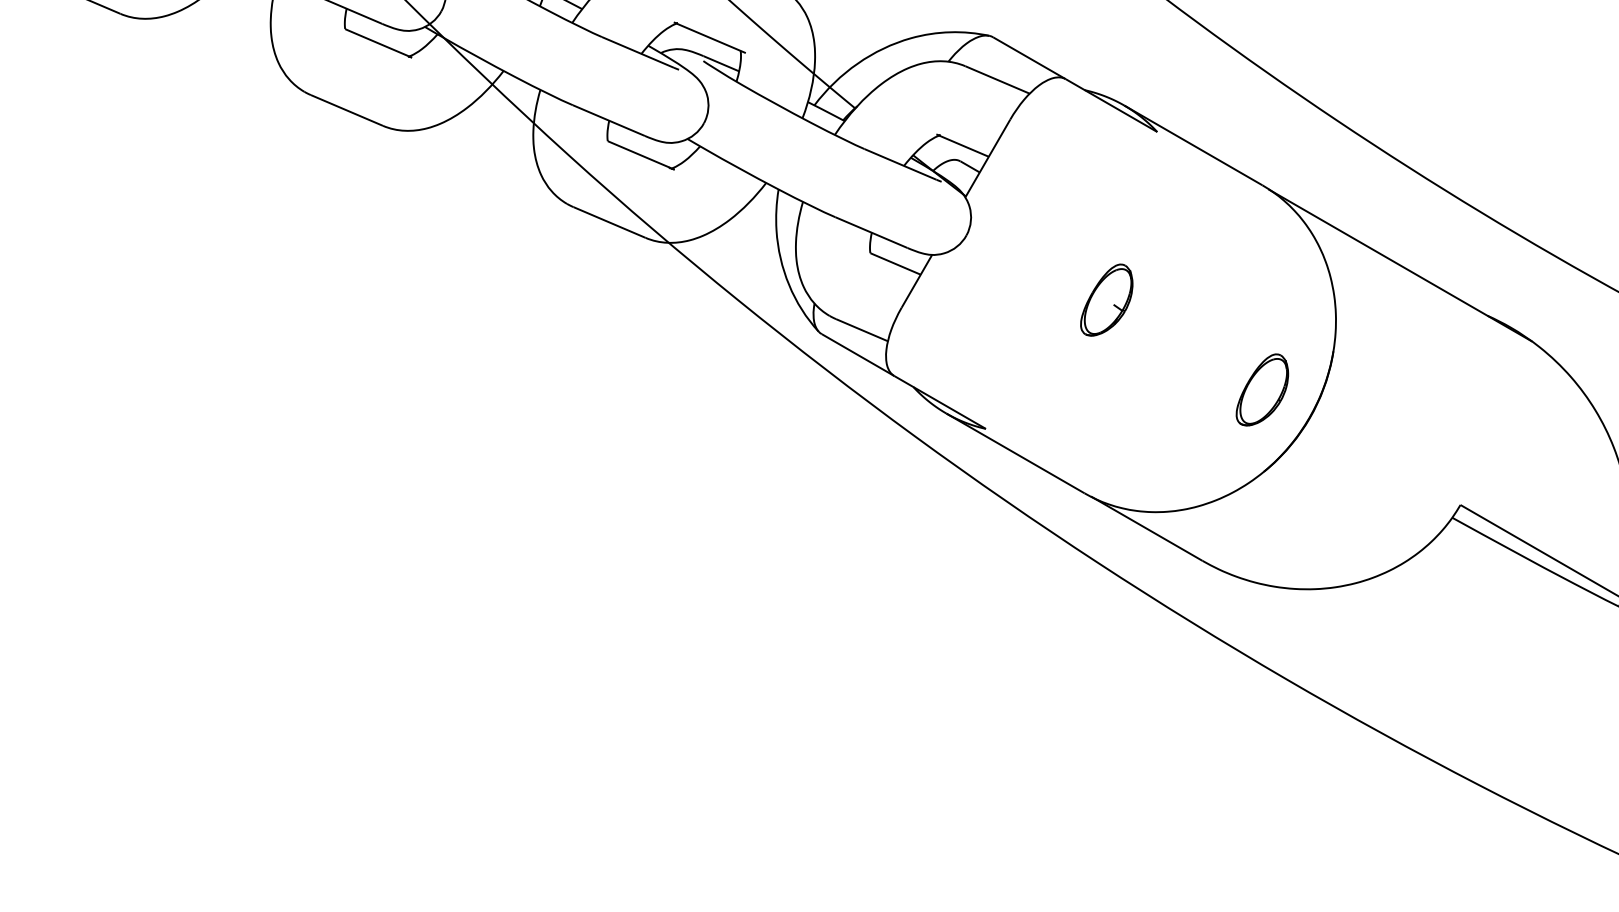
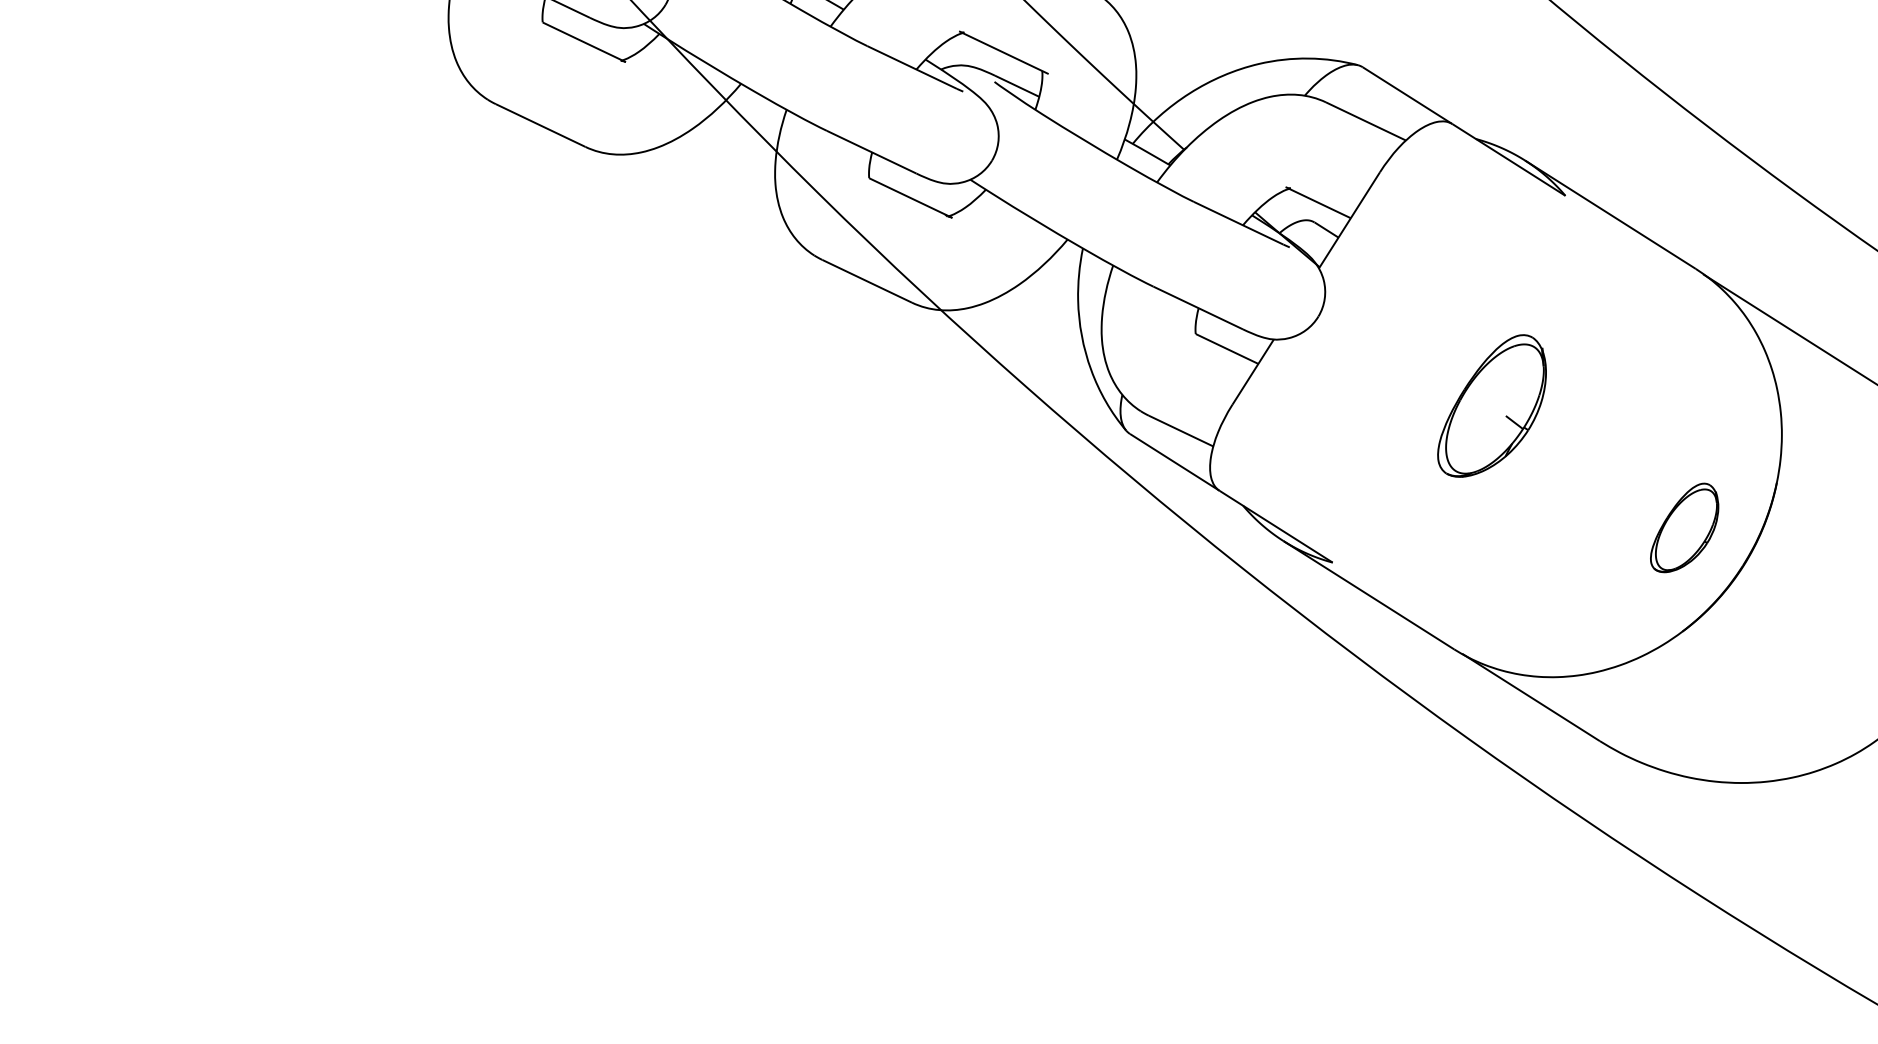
part: (1106, 299) -> (1492, 405), size x1.6

